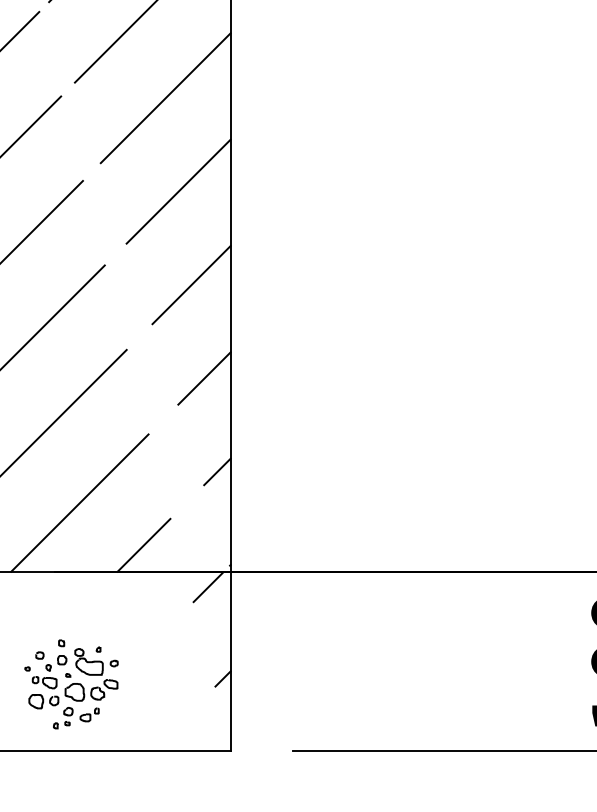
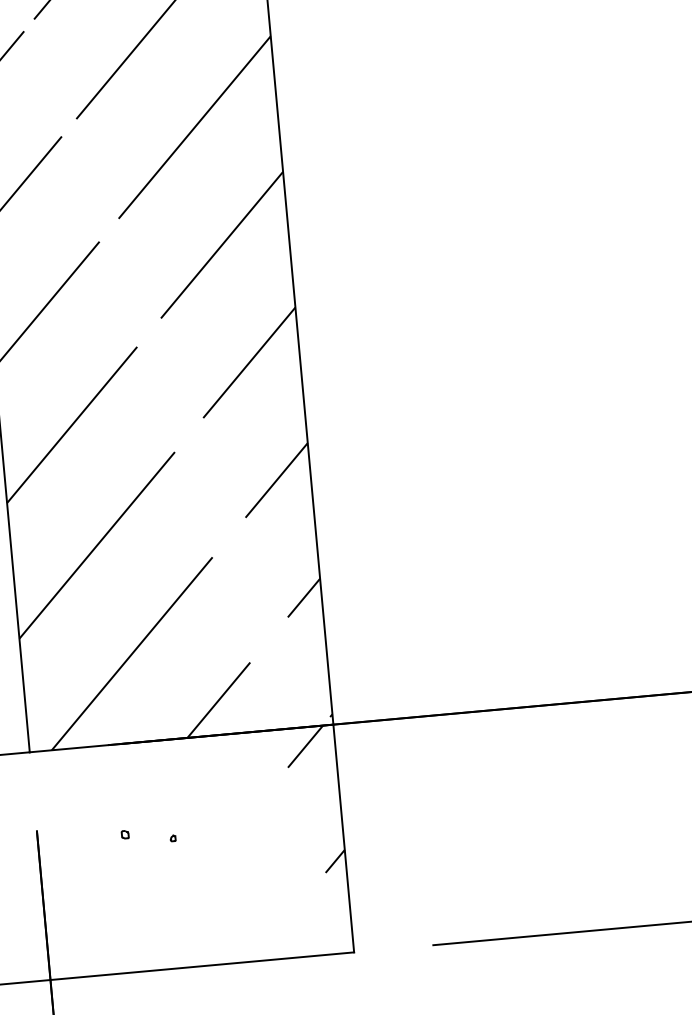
part: (71, 688) -> (143, 891), removed

